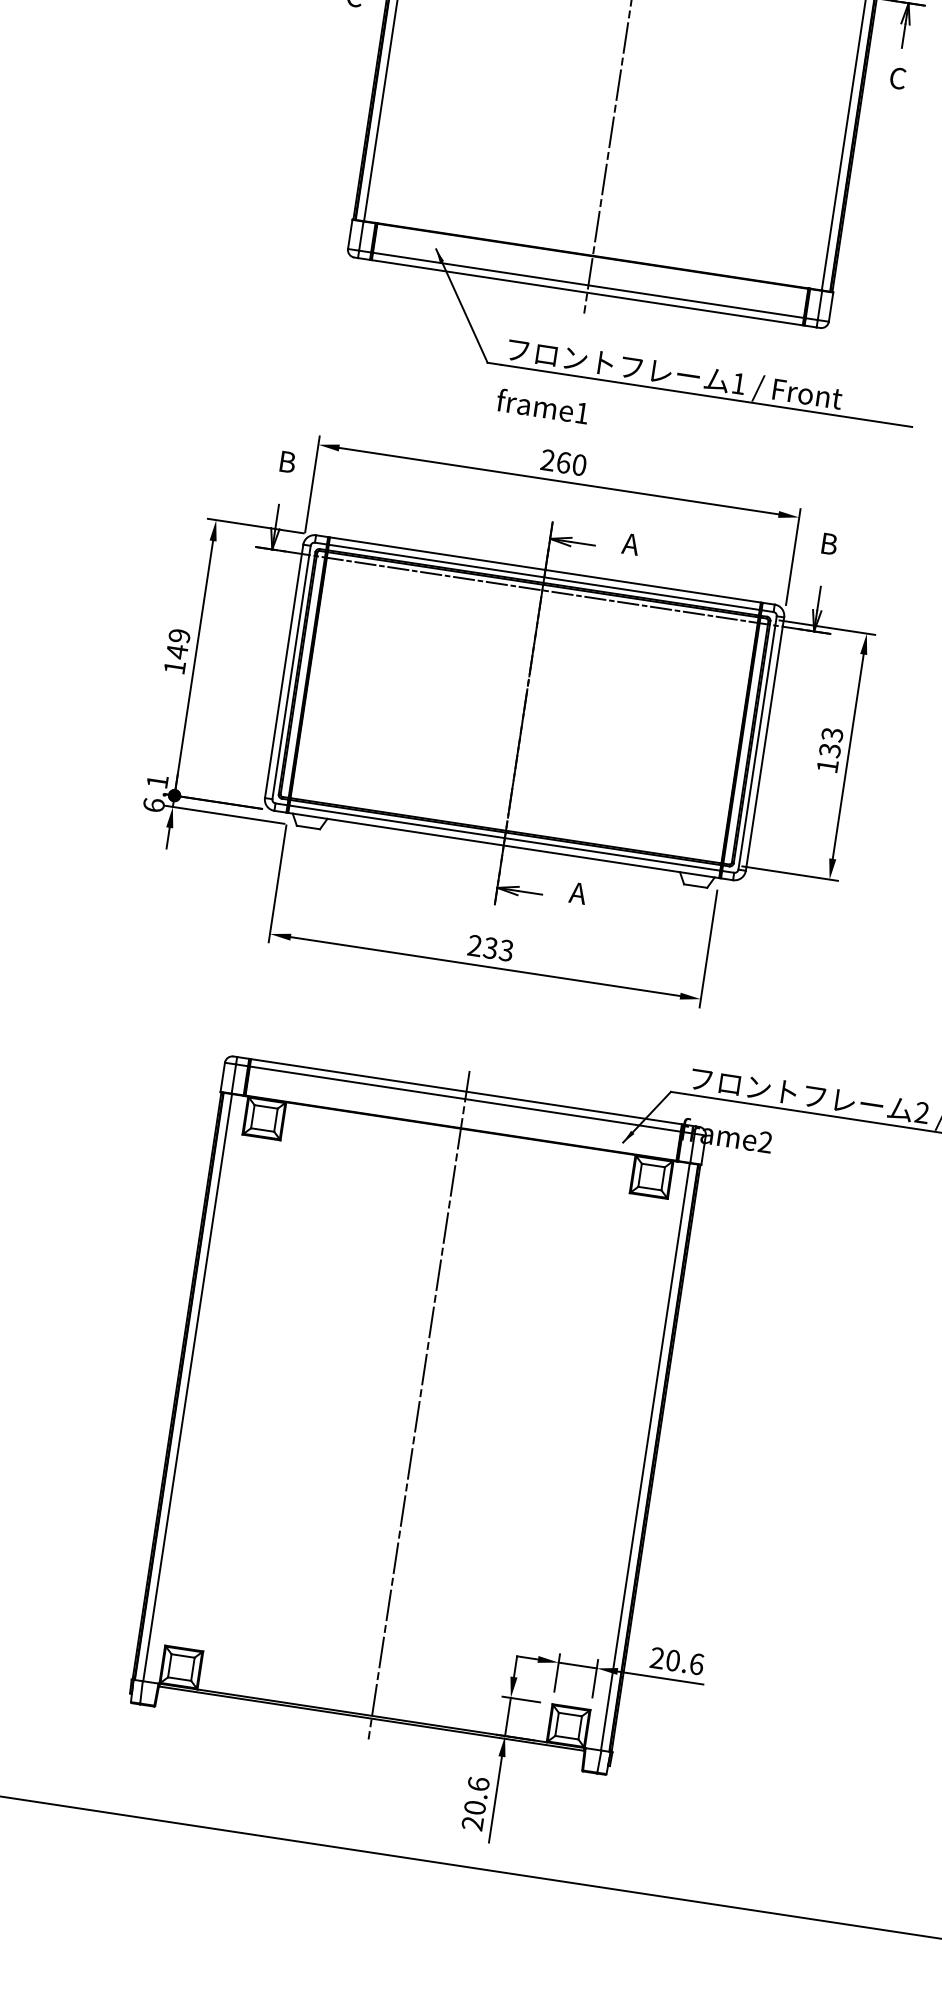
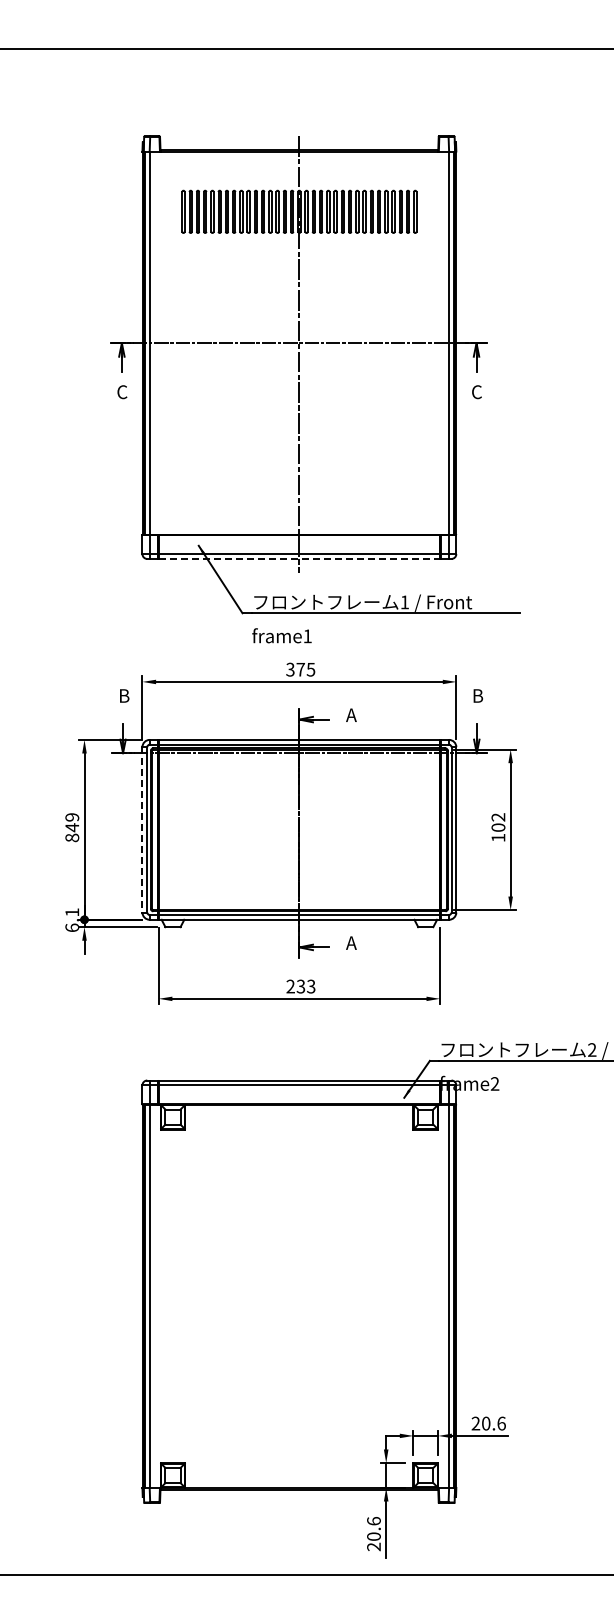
line: (587, 292) -> (299, 558), solid -> dashed
text: (563, 462) -> (300, 669), 260 -> 375
text: (175, 666) -> (72, 837), 149 -> 849
line: (284, 670) -> (142, 829), solid -> dashed
text: (831, 742) -> (498, 822), 133 -> 102
line: (419, 1404) -> (299, 1284), removed

